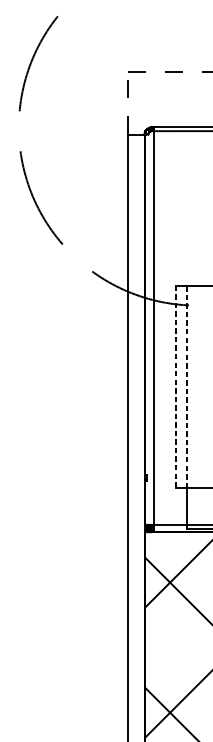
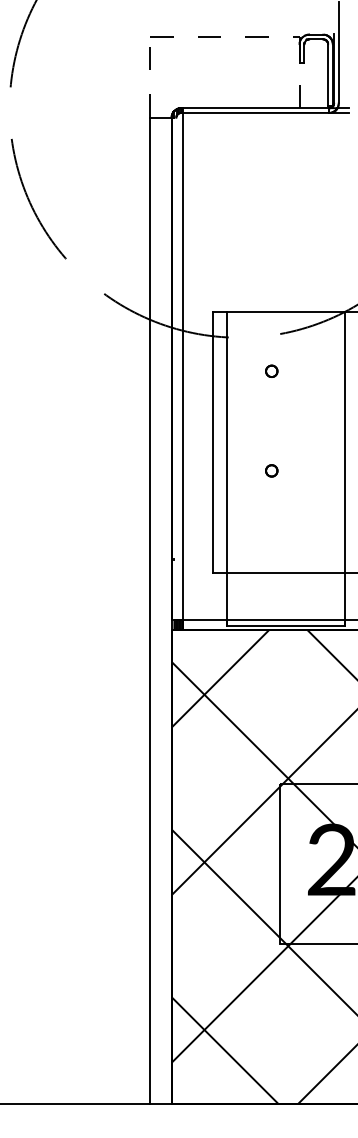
line: (176, 386) -> (212, 442), dashed -> solid
line: (187, 386) -> (226, 441), dashed -> solid

